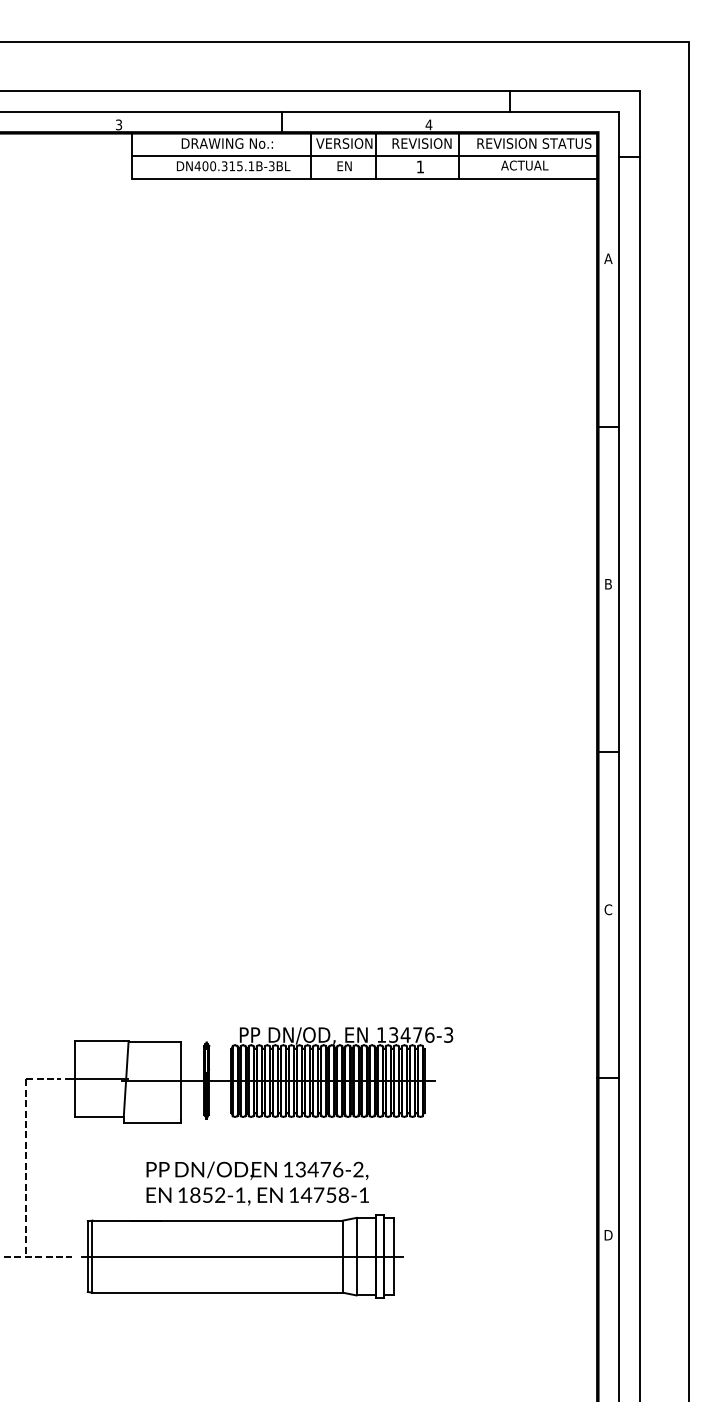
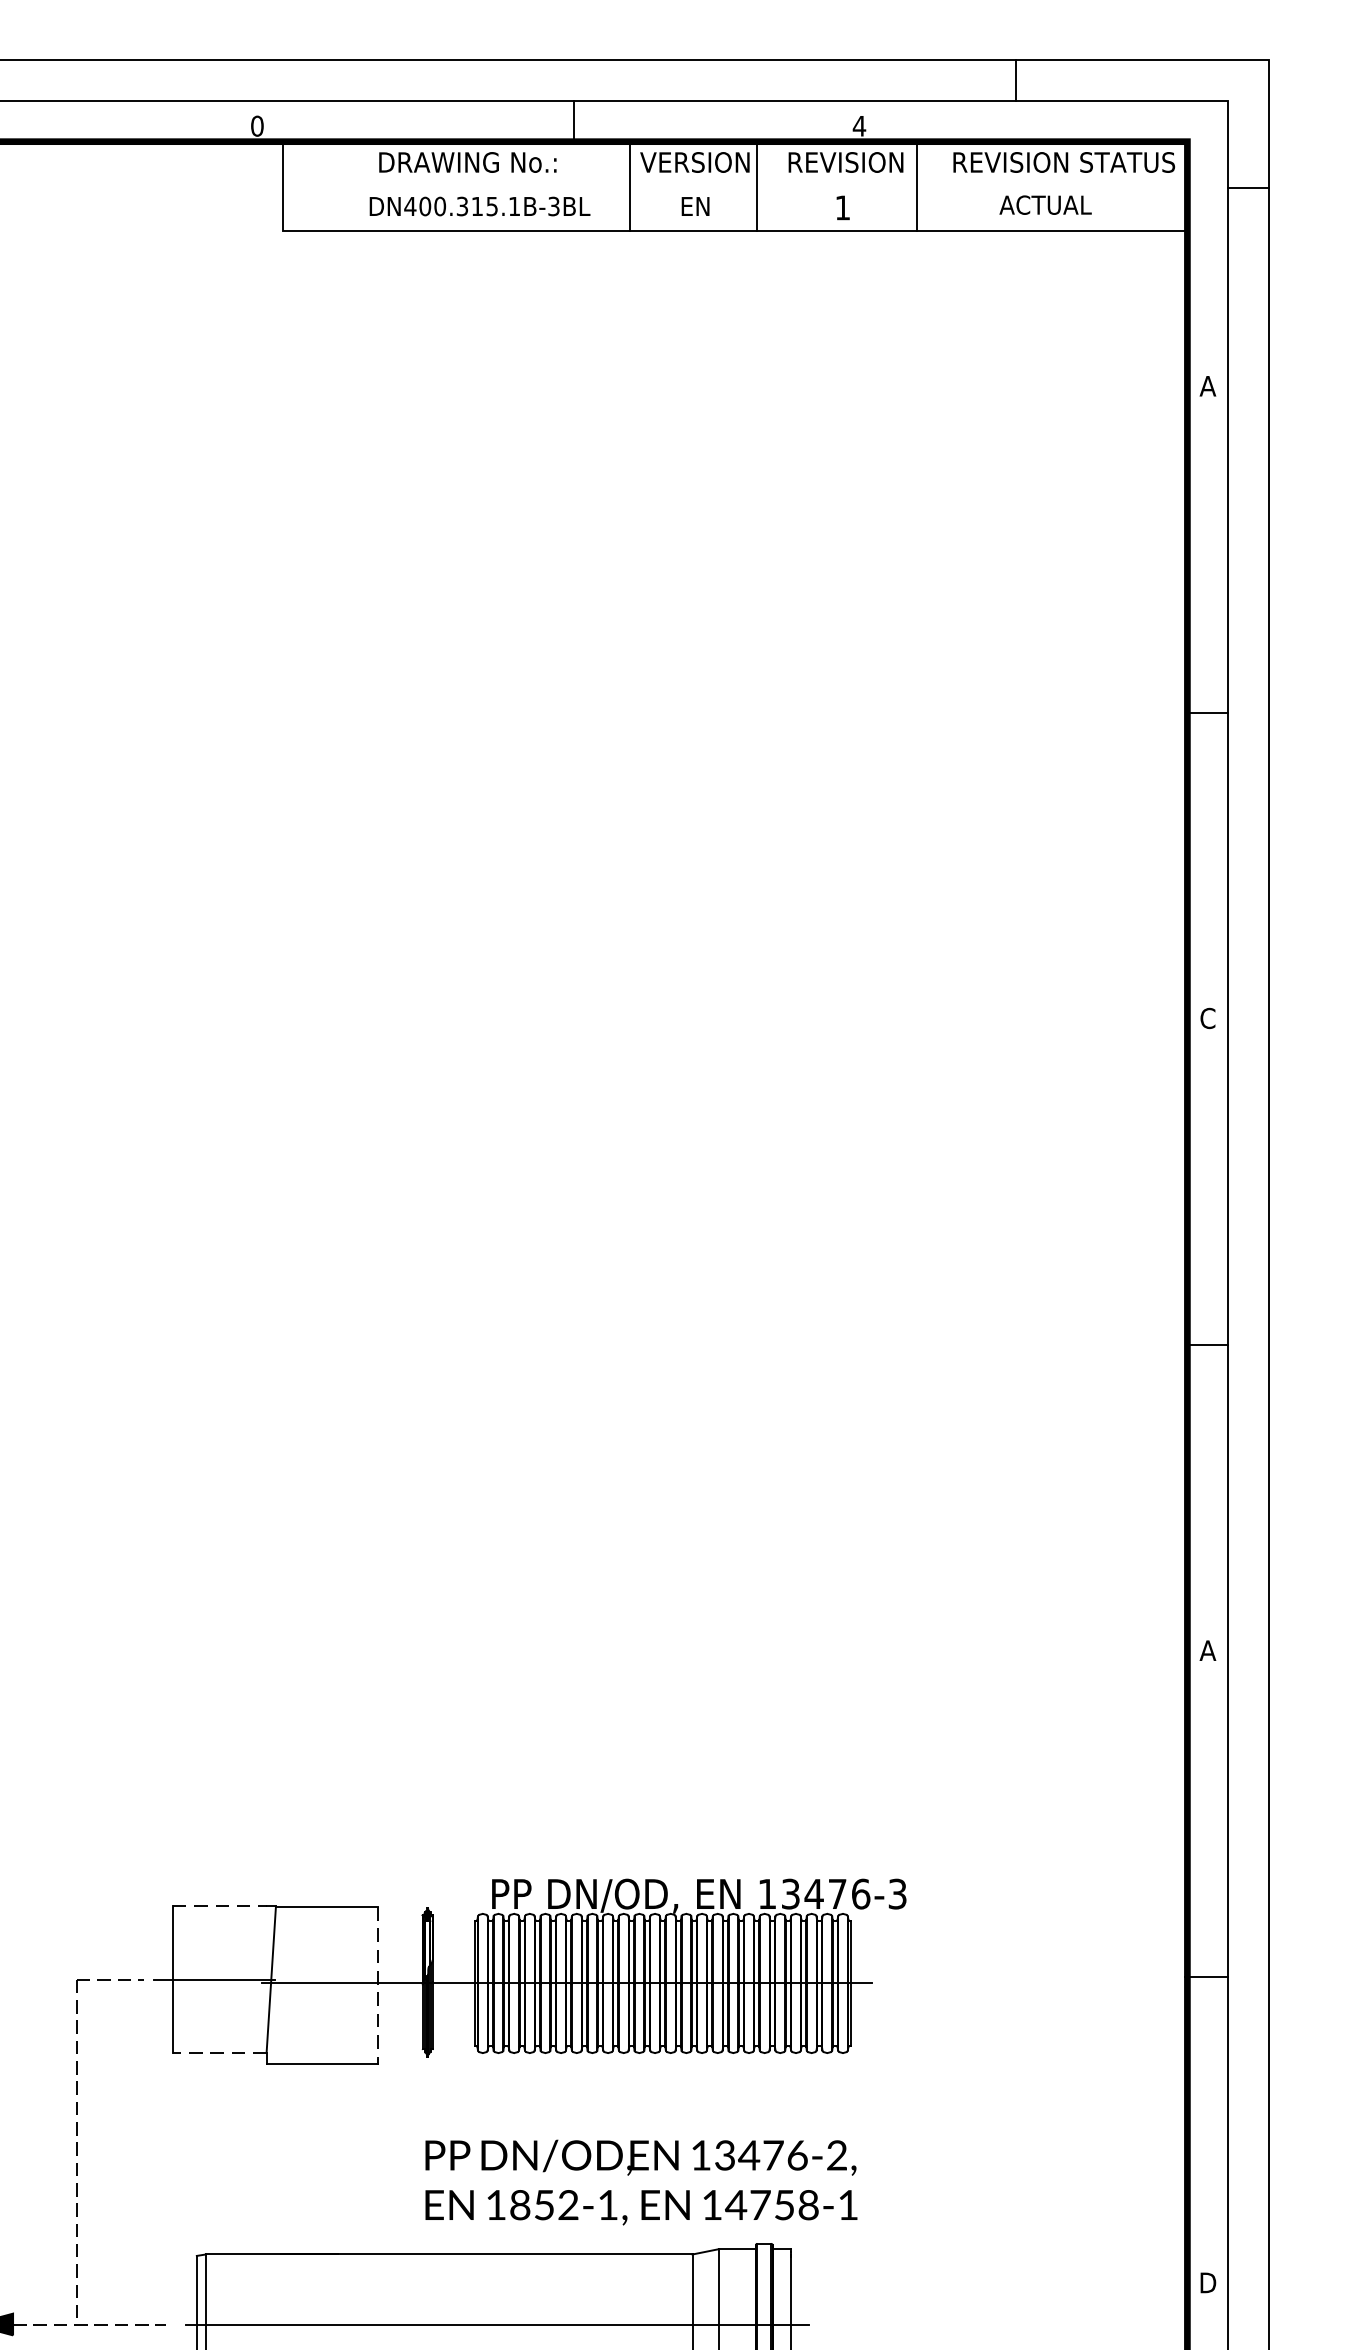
text: (118, 124) -> (256, 125), 3 -> 0
line: (364, 156) -> (734, 187), removed
text: (608, 583) -> (1208, 1016), B -> C
text: (608, 909) -> (1208, 1650), C -> A
line: (100, 1041) -> (221, 1906), solid -> dashed
line: (181, 1081) -> (378, 1984), solid -> dashed
line: (99, 1116) -> (219, 2052), solid -> dashed
text: (257, 1183) -> (640, 2182), moved

